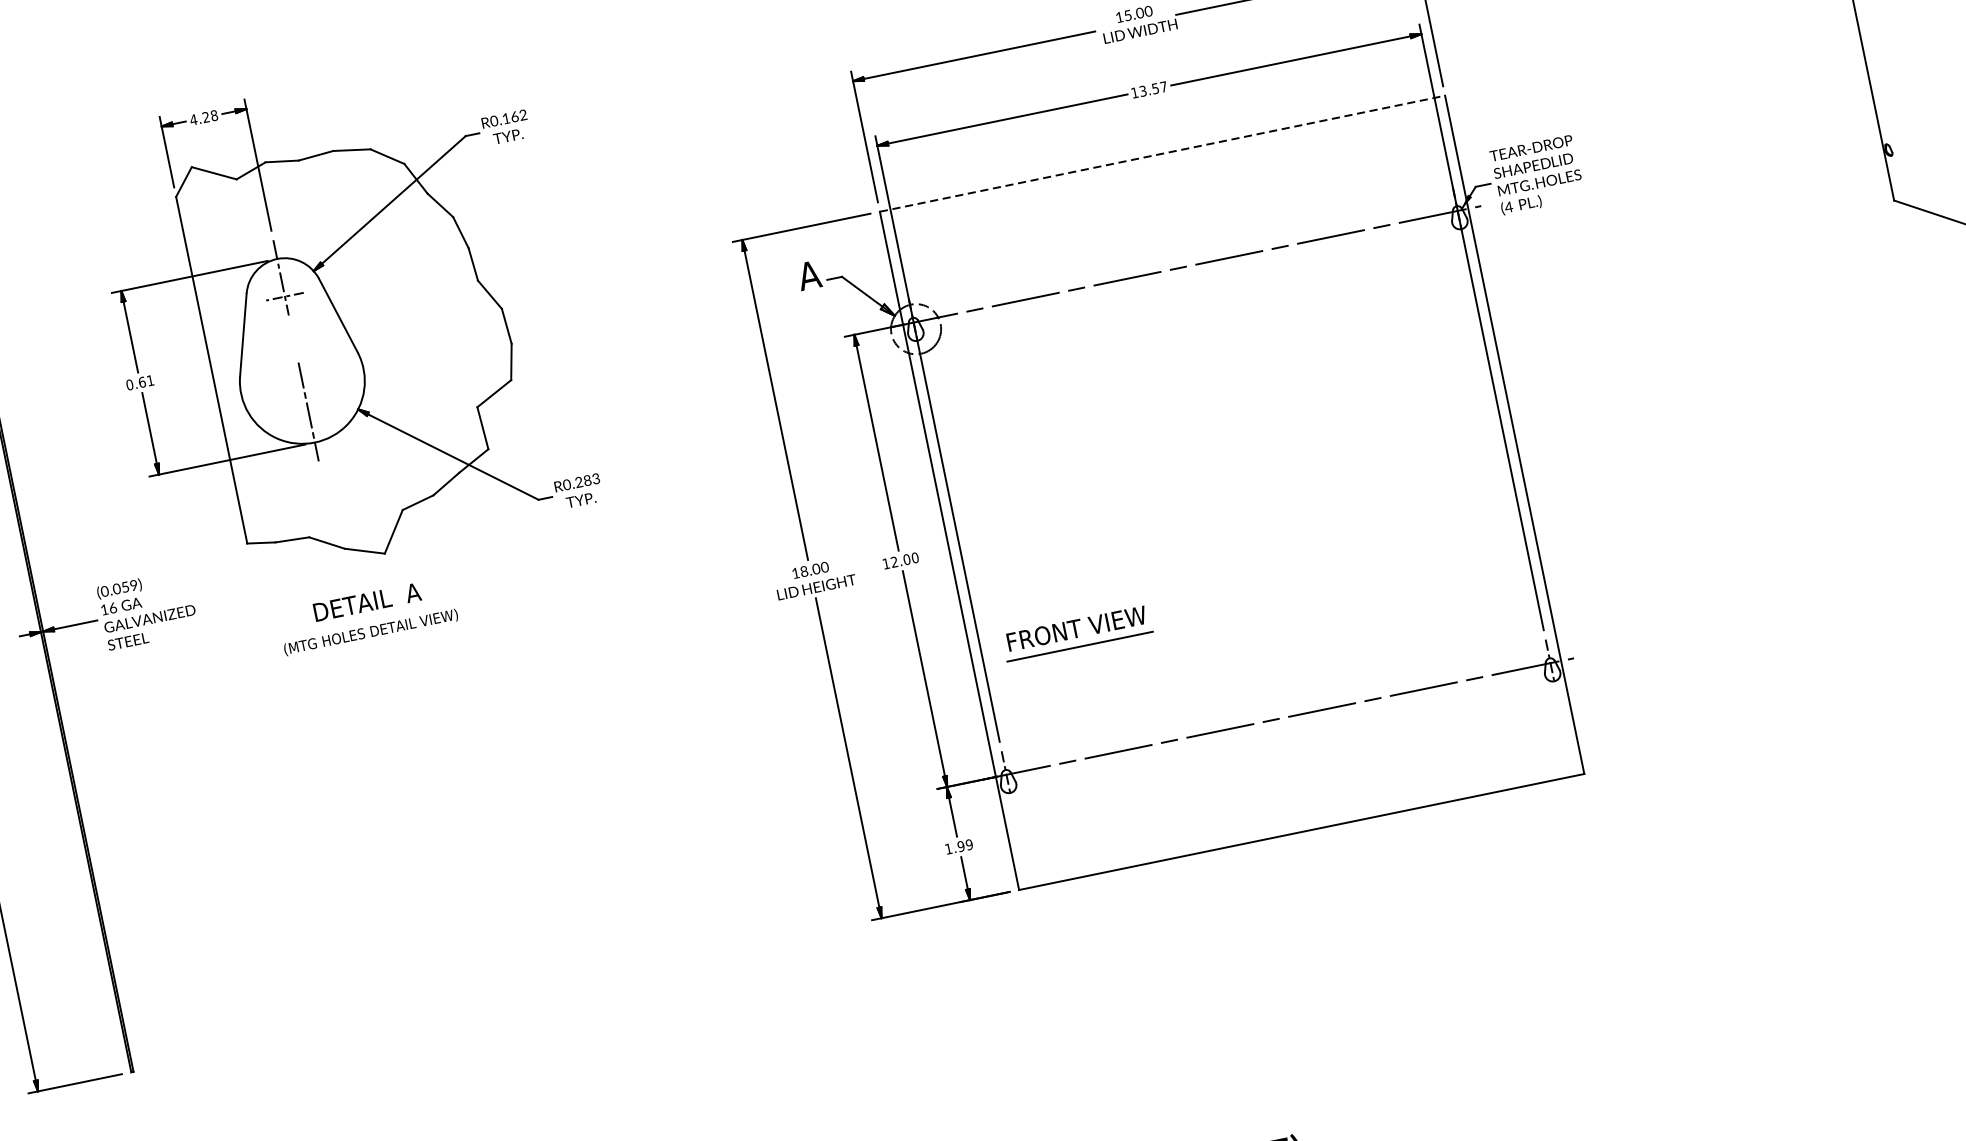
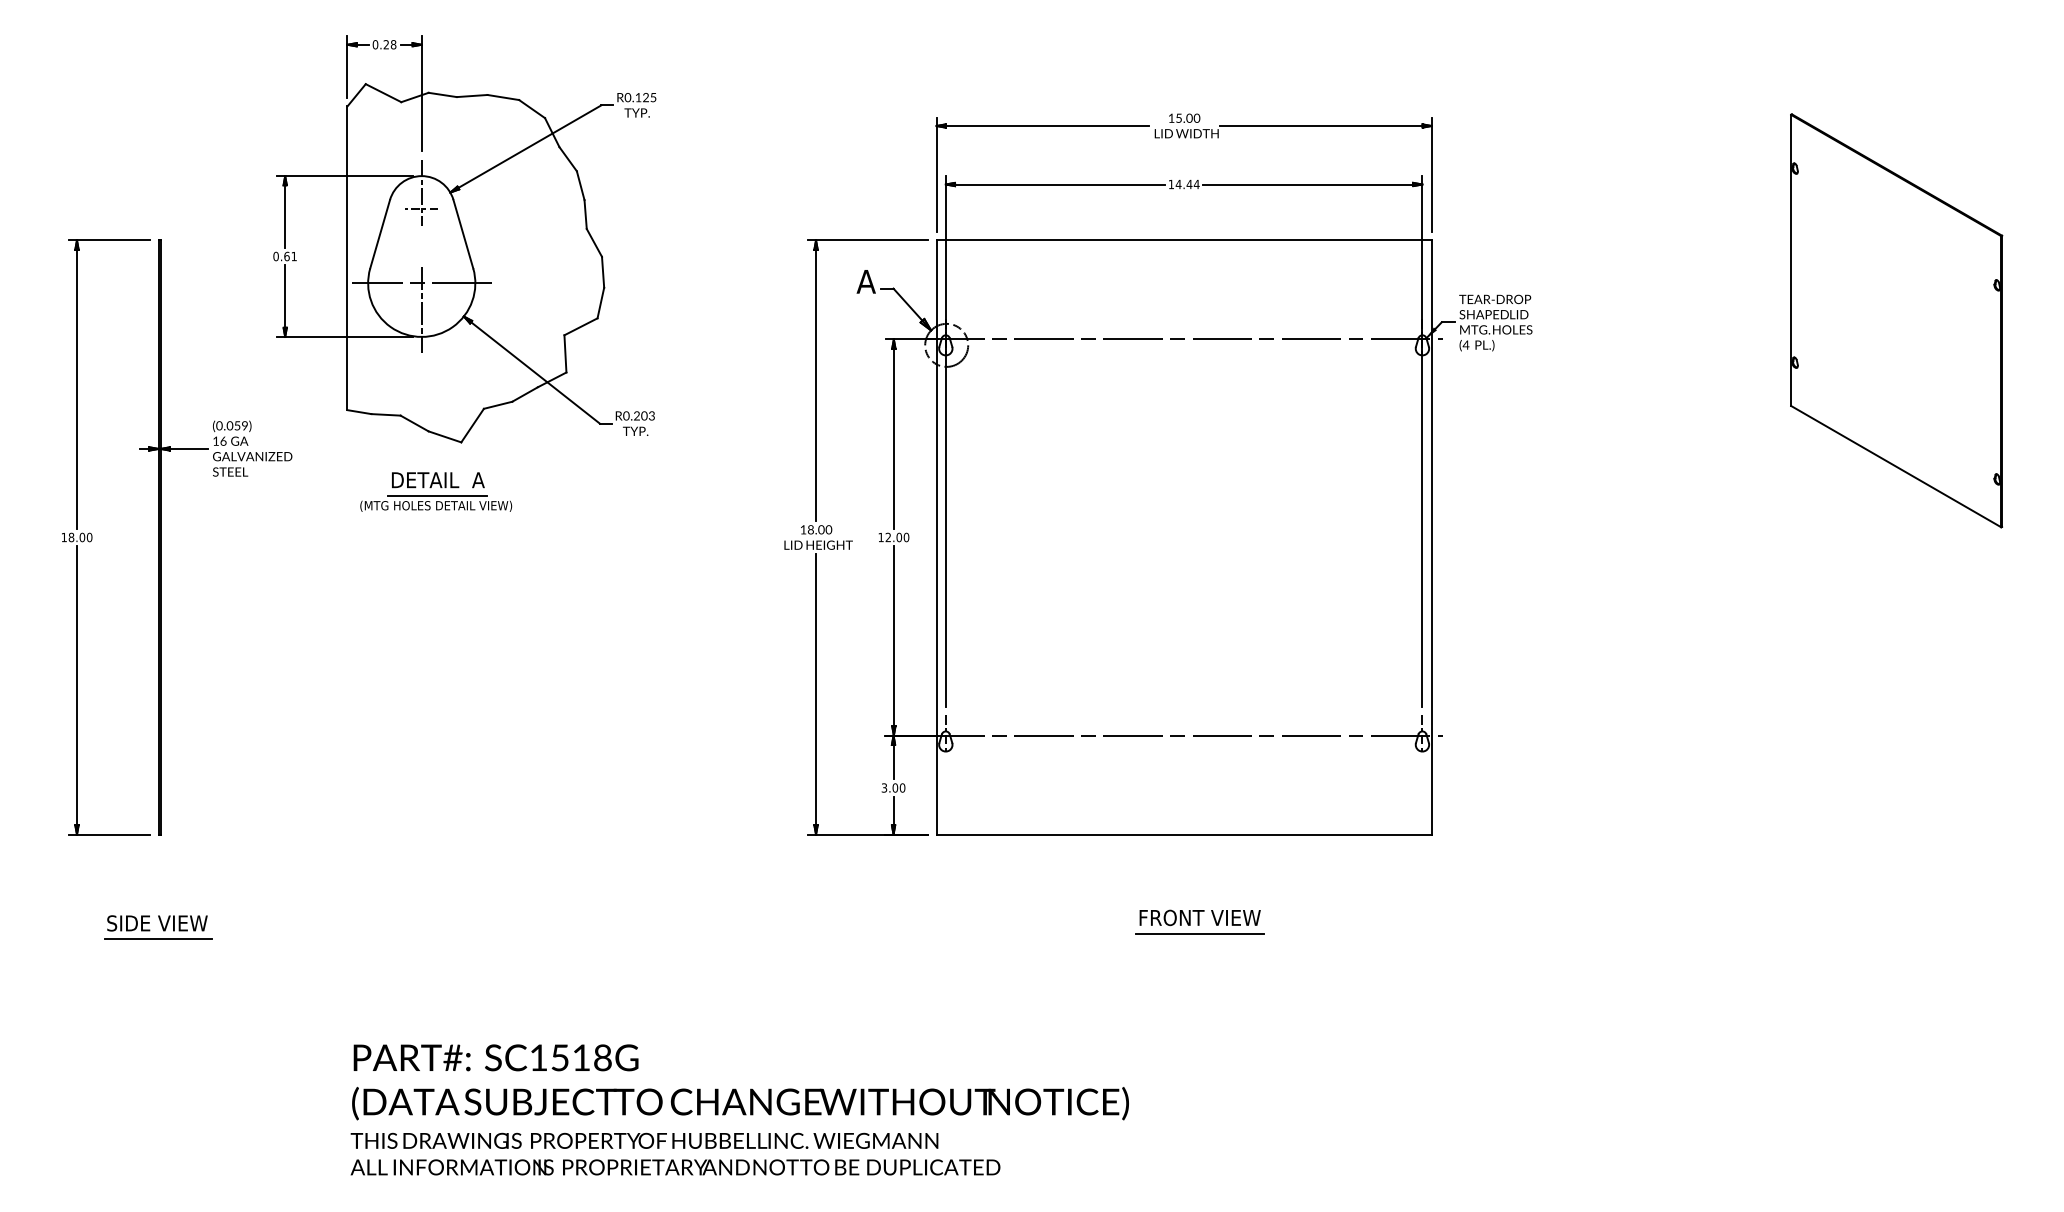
text: (1153, 89) -> (1187, 184), 13.57 -> 14.44
text: (518, 115) -> (649, 97), R0.162 -> R0.125
text: (193, 119) -> (375, 44), 4.28 -> 0.28
line: (1162, 153) -> (1184, 240), dashed -> solid
line: (302, 381) -> (421, 283), added
text: (587, 481) -> (644, 416), R0.283 -> R0.203
line: (370, 621) -> (437, 496), added
part: (1076, 632) -> (1199, 921), moved
text: (958, 846) -> (893, 787), 1.99 -> 3.00

